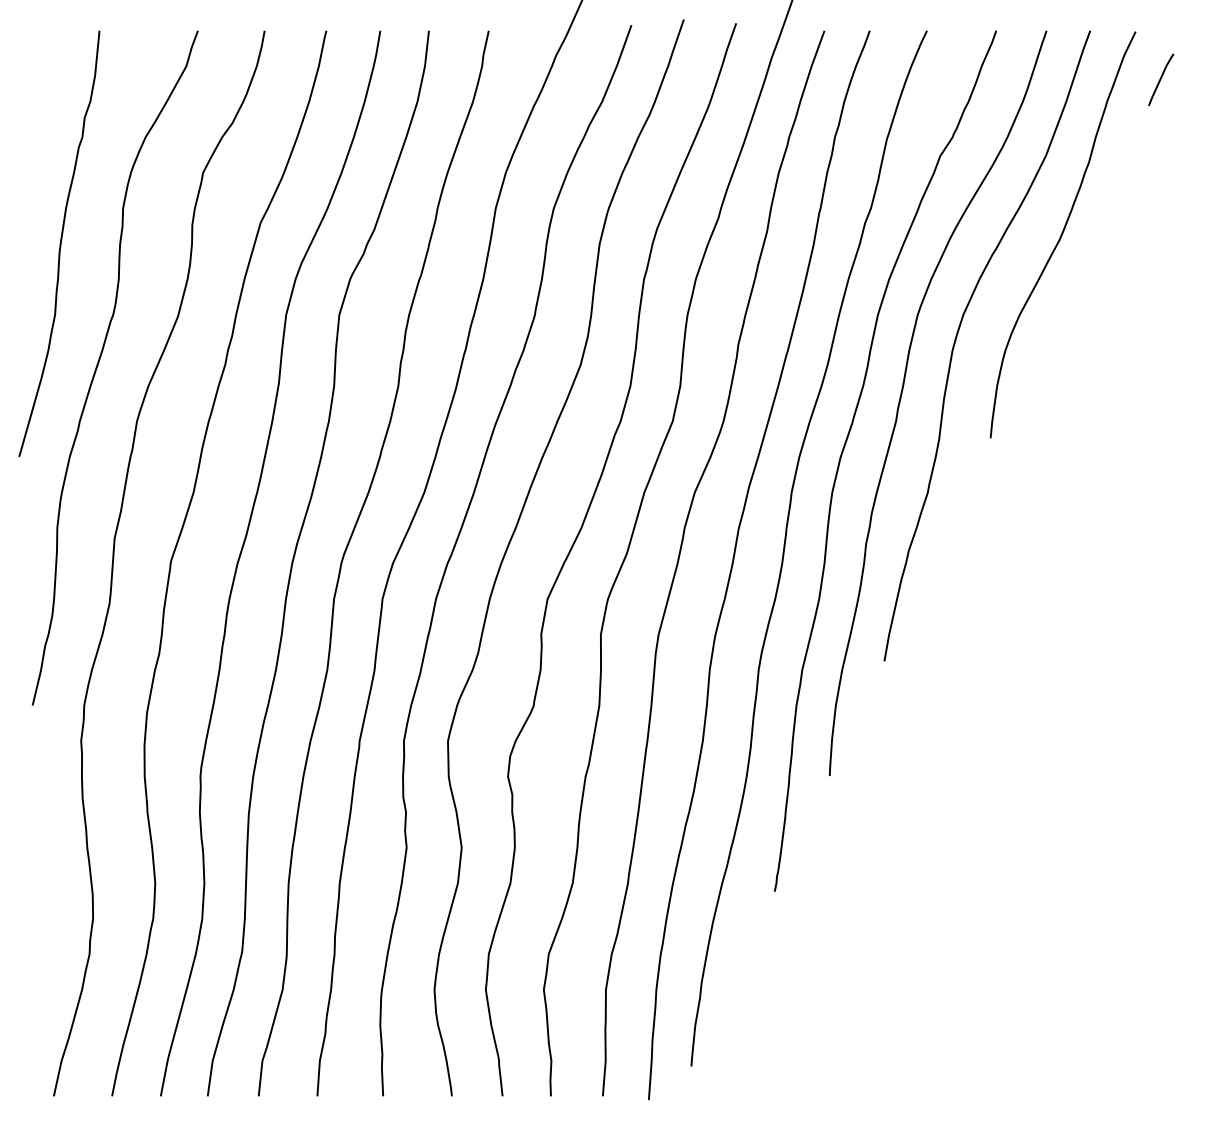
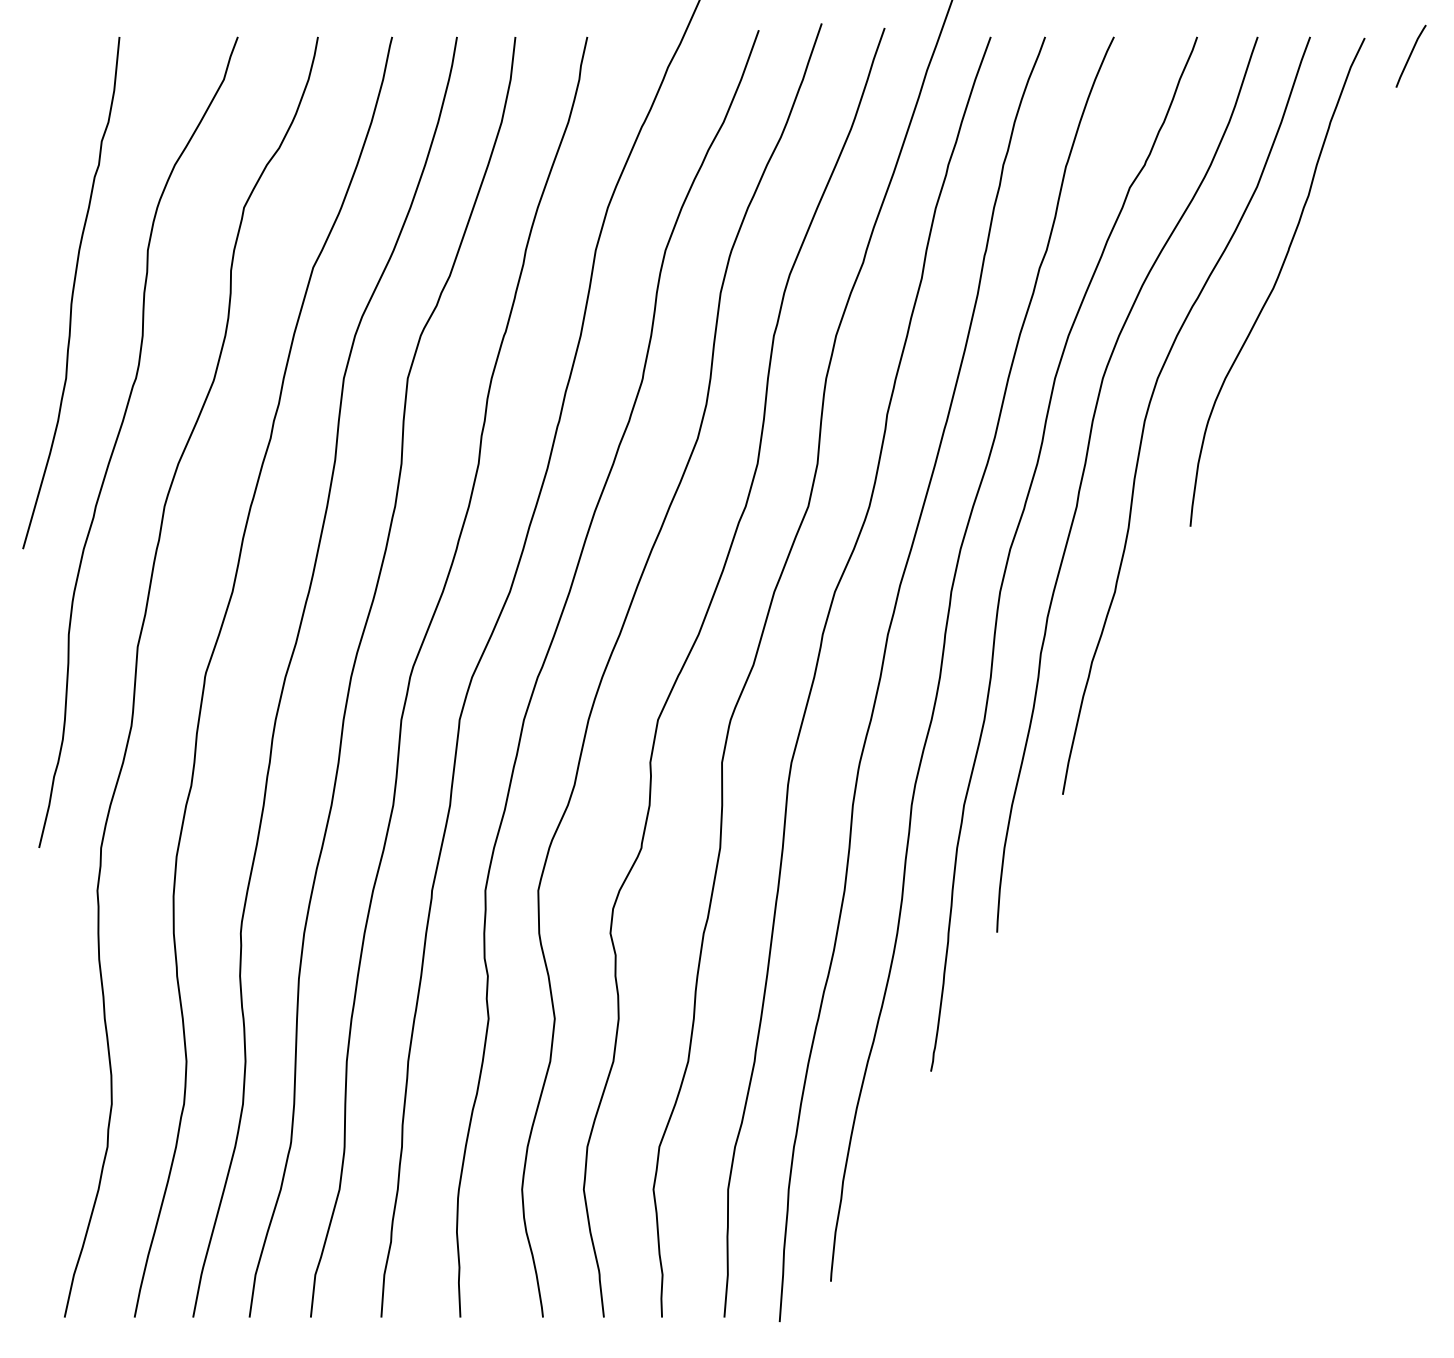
curve: (1161, 79) -> (1411, 55), moved

